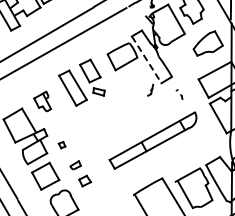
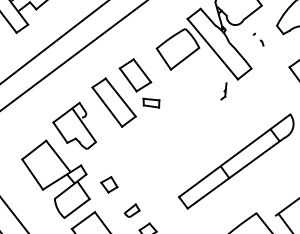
line: (146, 59) -> (212, 48), dashed -> solid
part: (179, 94) -> (258, 39), moved
part: (42, 101) -> (73, 126), size x1.67
part: (61, 144) -> (108, 184), size x1.67

